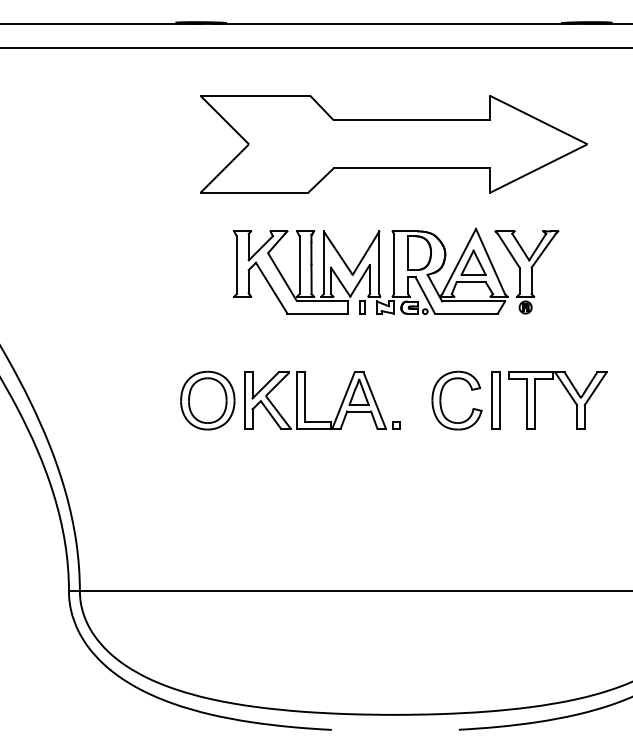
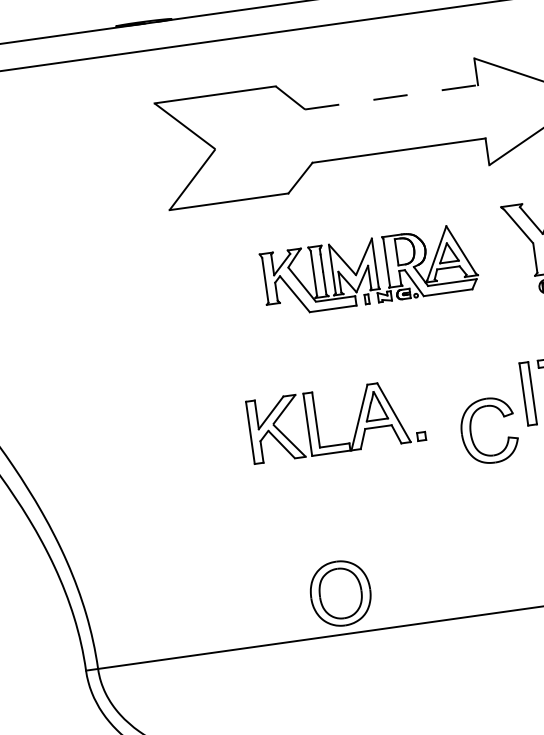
line: (412, 120) -> (392, 97), solid -> dashed
part: (370, 270) -> (369, 269), size x0.7
part: (207, 400) -> (340, 593), moved
part: (441, 400) -> (472, 433), moved

